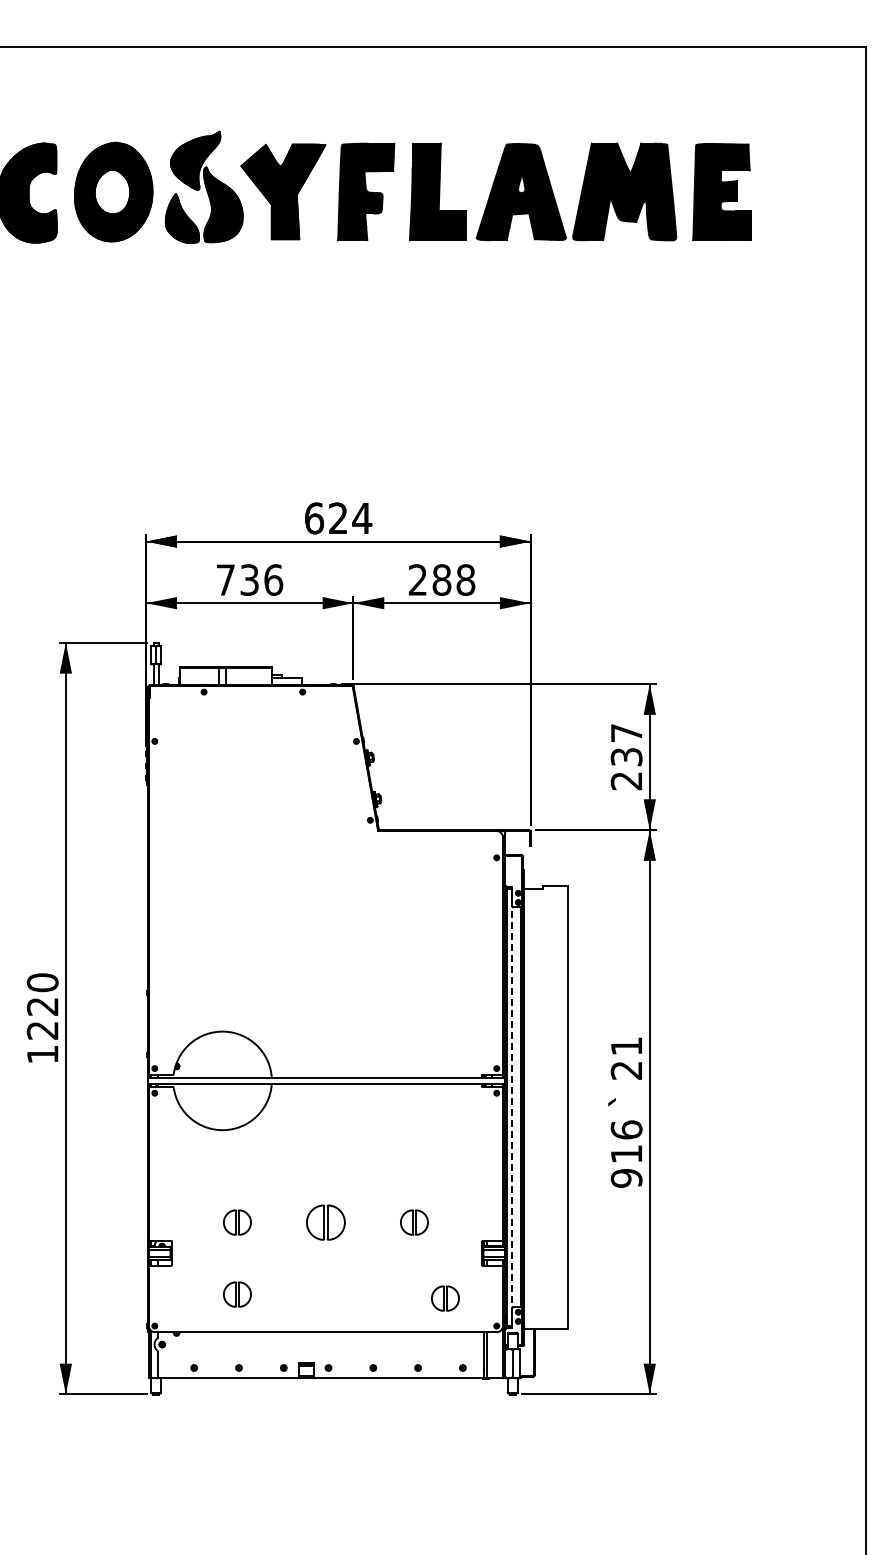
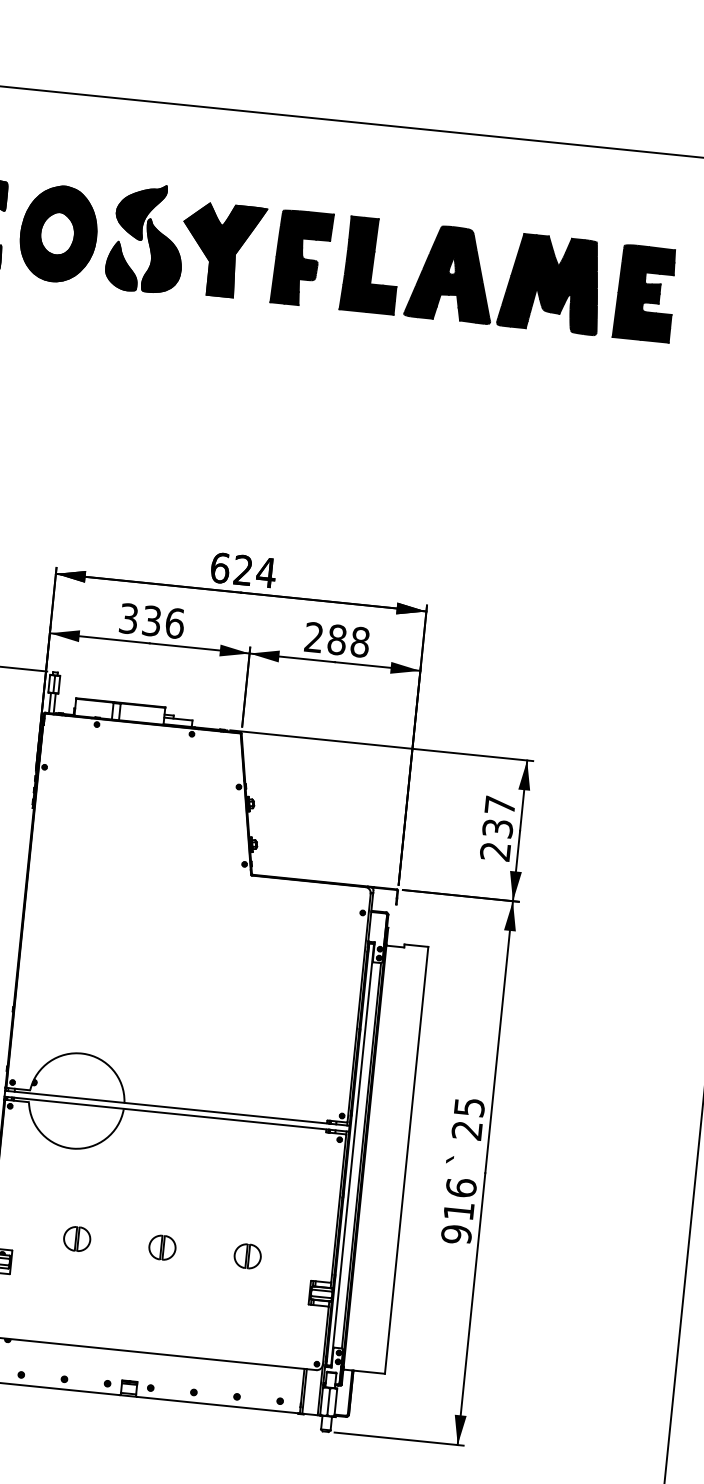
text: (225, 579) -> (128, 618), 736 -> 336
text: (626, 1046) -> (469, 1107), 21 -> 25
line: (511, 1107) -> (352, 1154), dashed -> solid
part: (325, 1222) -> (162, 1247), size x0.71
part: (237, 1294) -> (70, 1308), removed
part: (445, 1298) -> (270, 1332), removed

